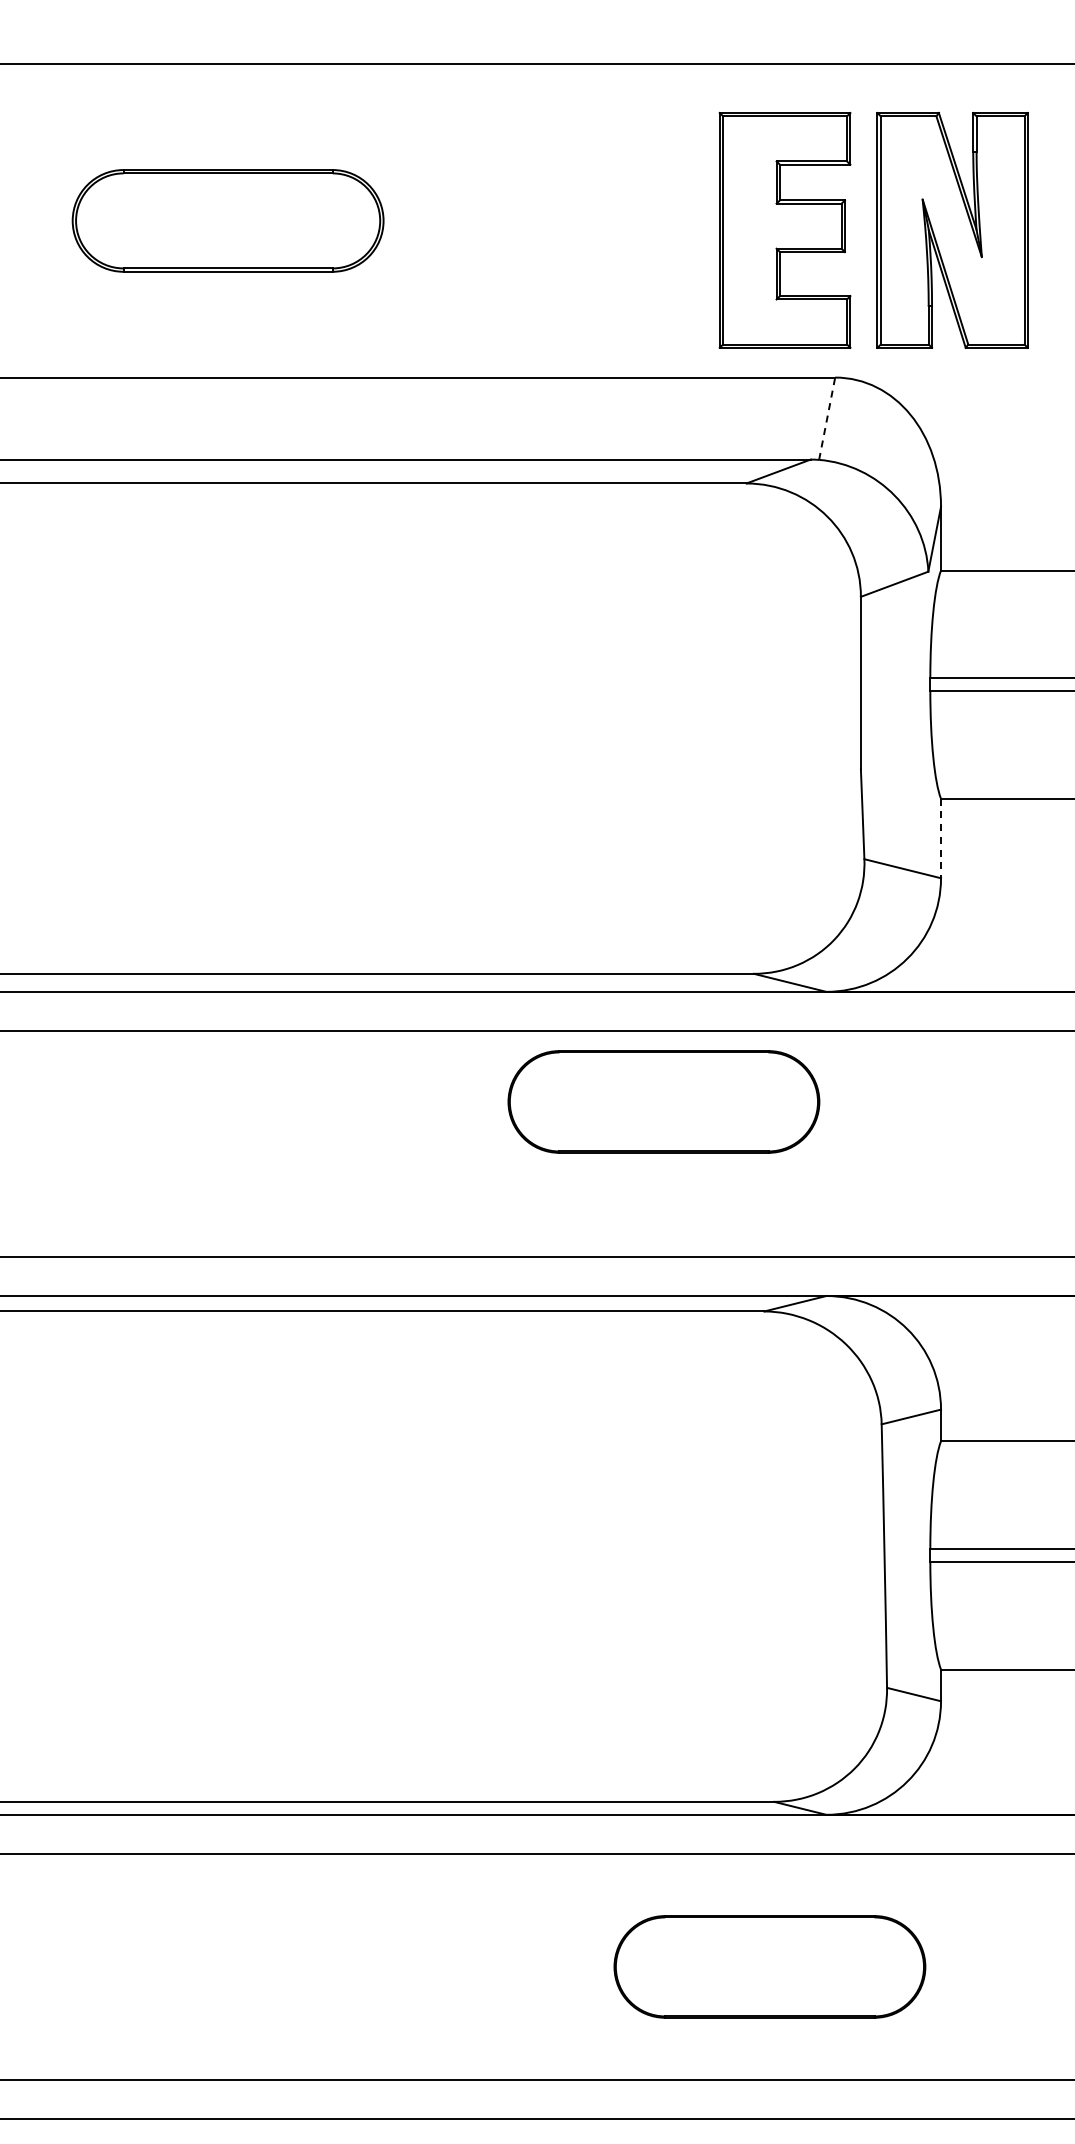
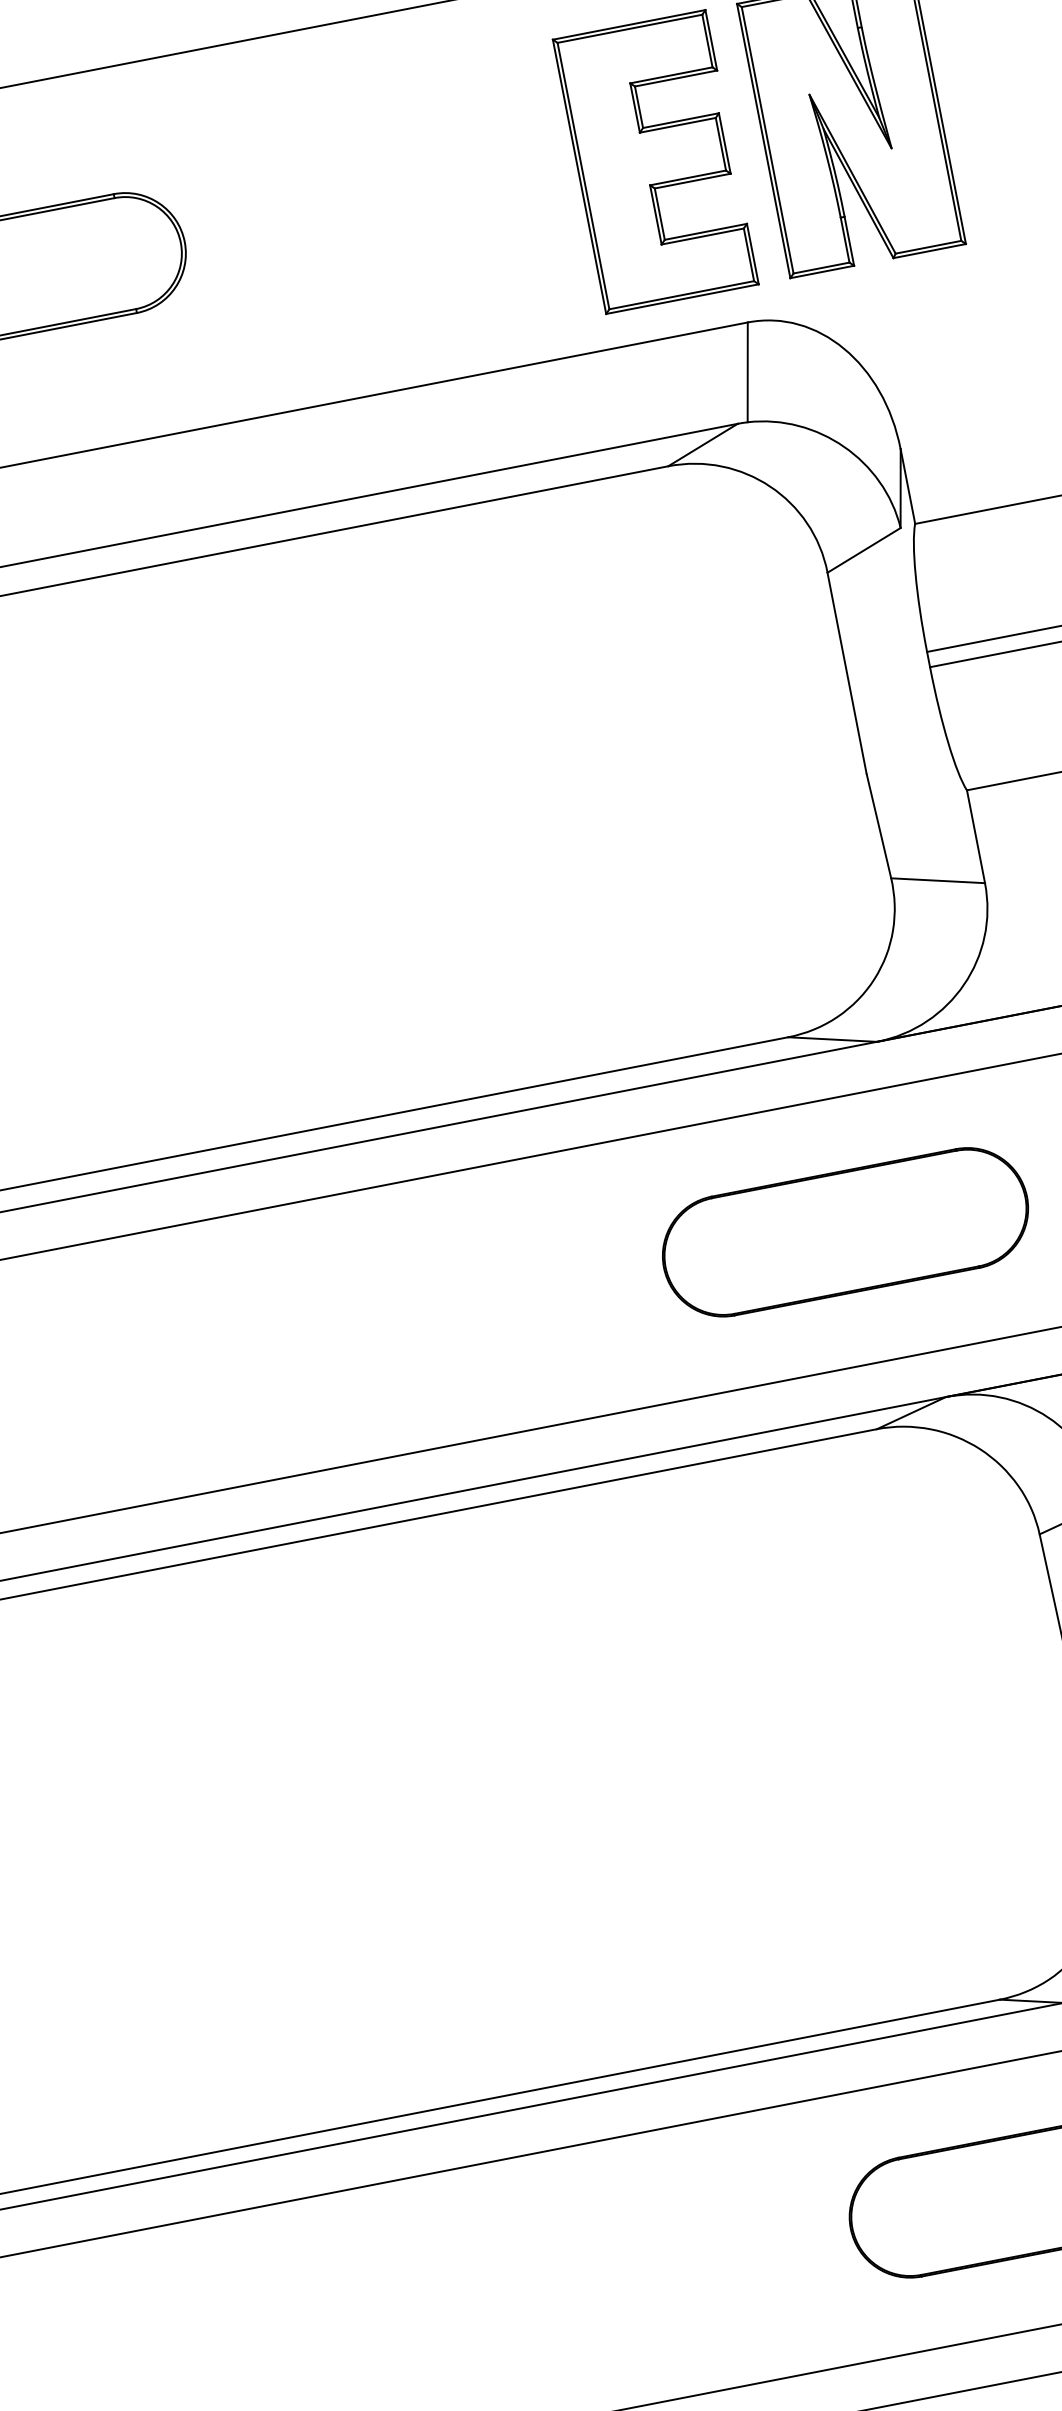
line: (827, 418) -> (748, 372), dashed -> solid
line: (941, 838) -> (976, 836), dashed -> solid
part: (663, 1101) -> (844, 1231), moved

